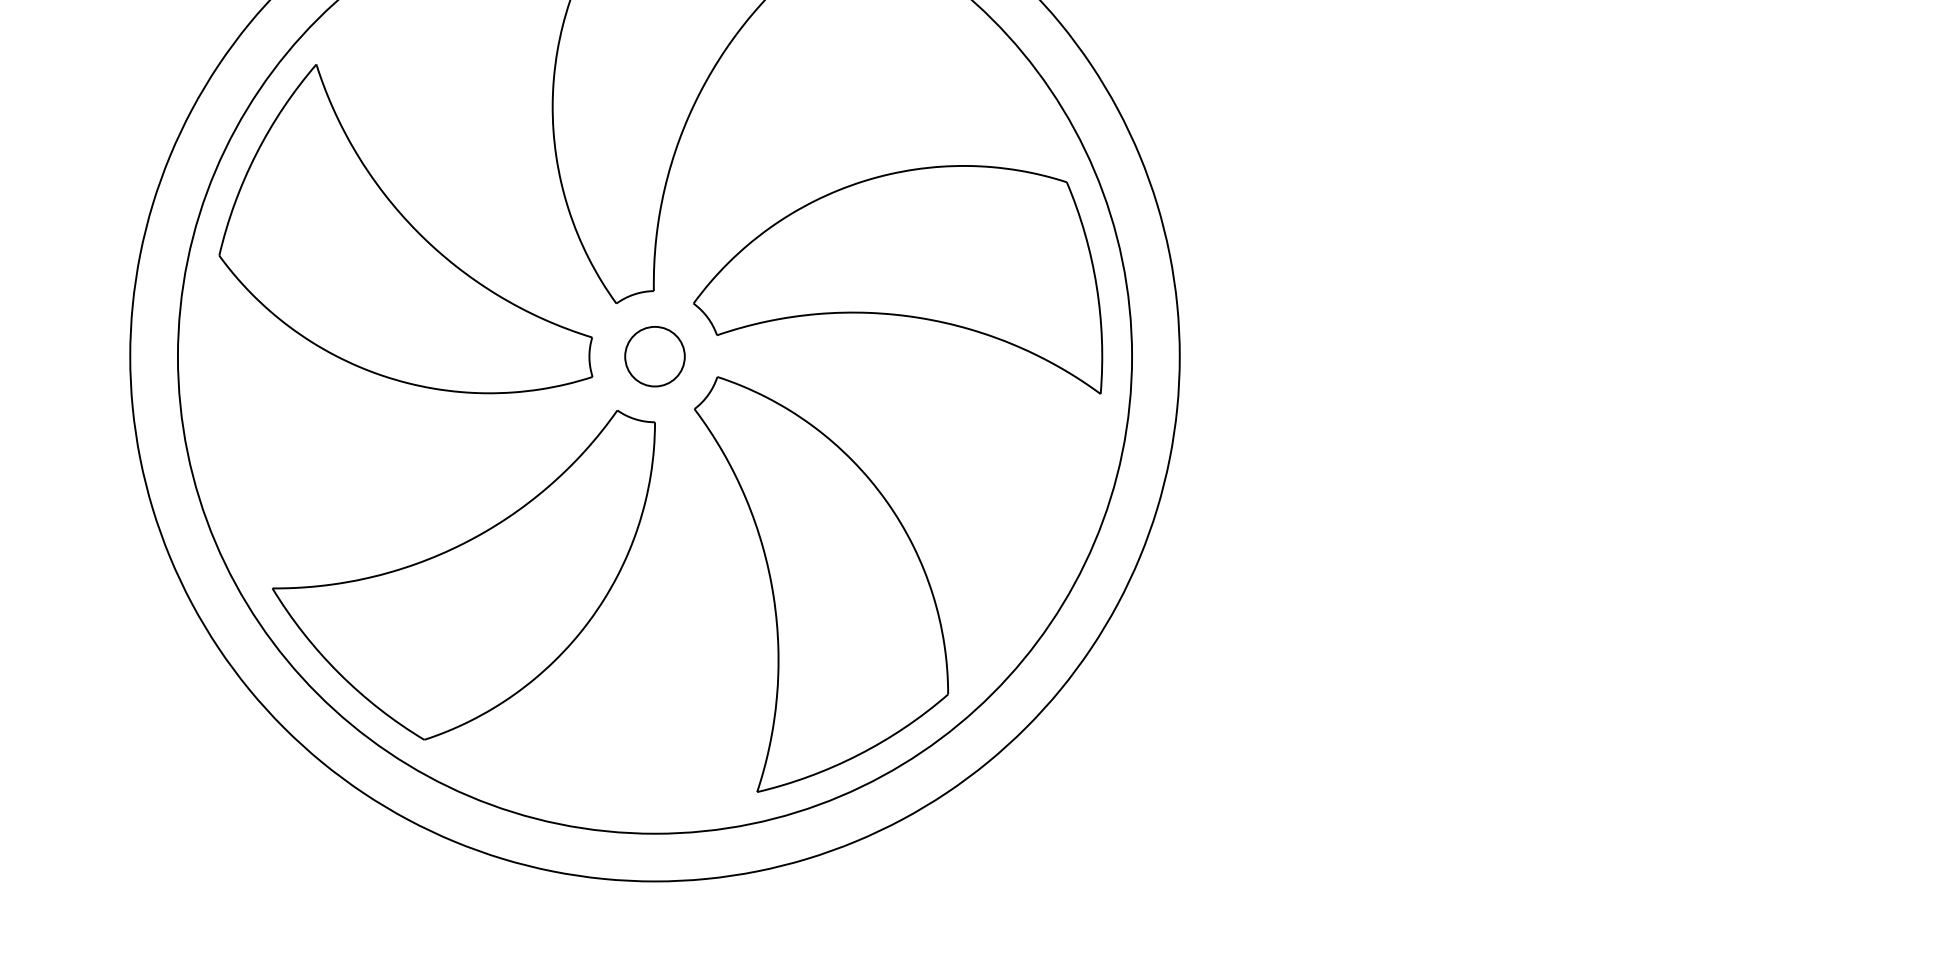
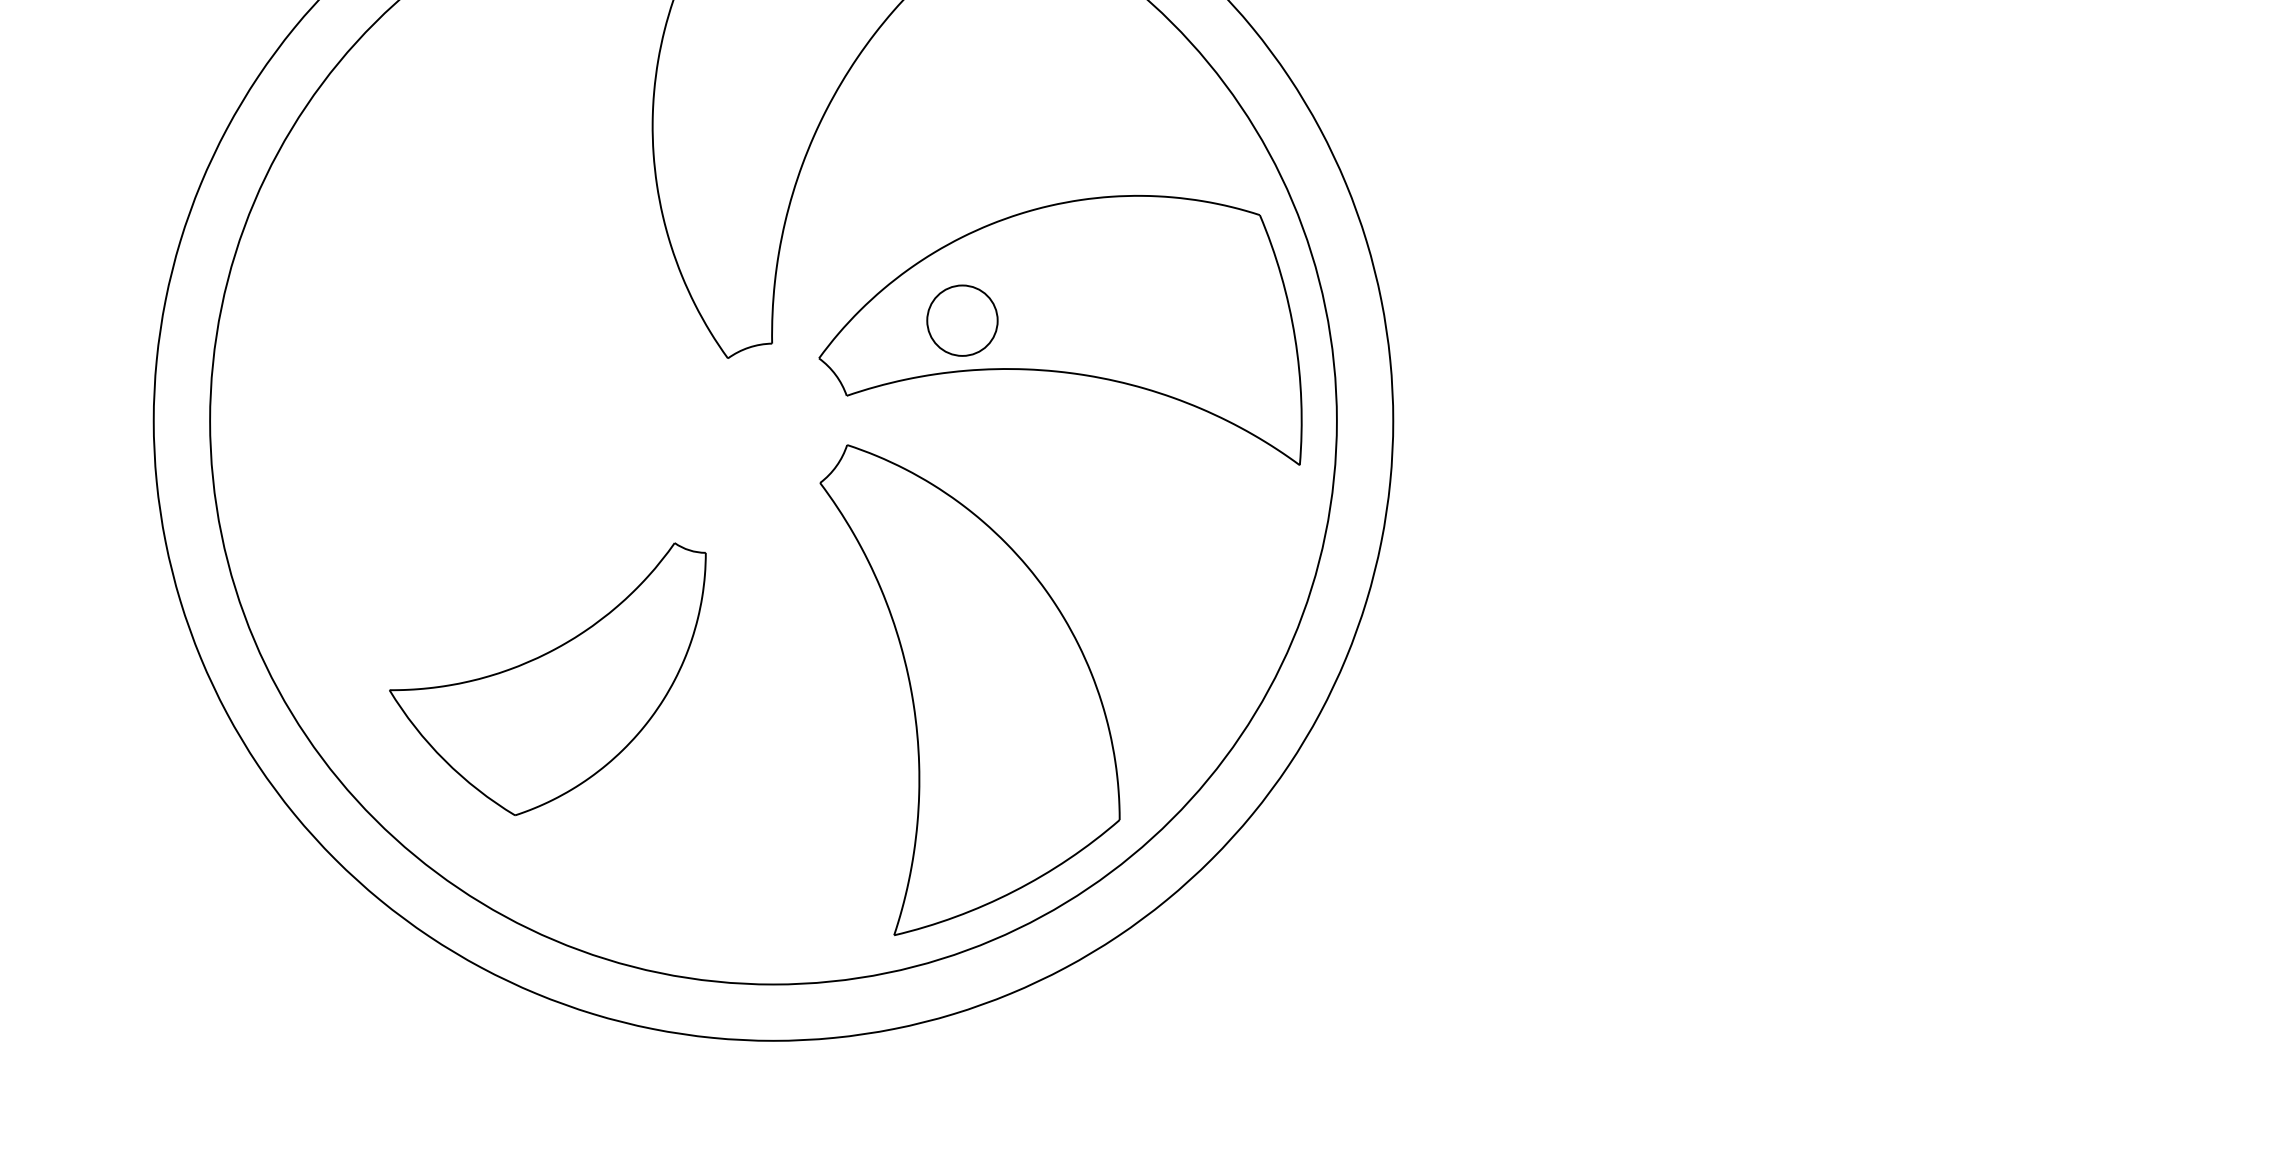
part: (405, 229) -> (478, 270), removed
circle: (654, 356) -> (961, 320), moved
part: (463, 575) -> (547, 679), size x0.7

